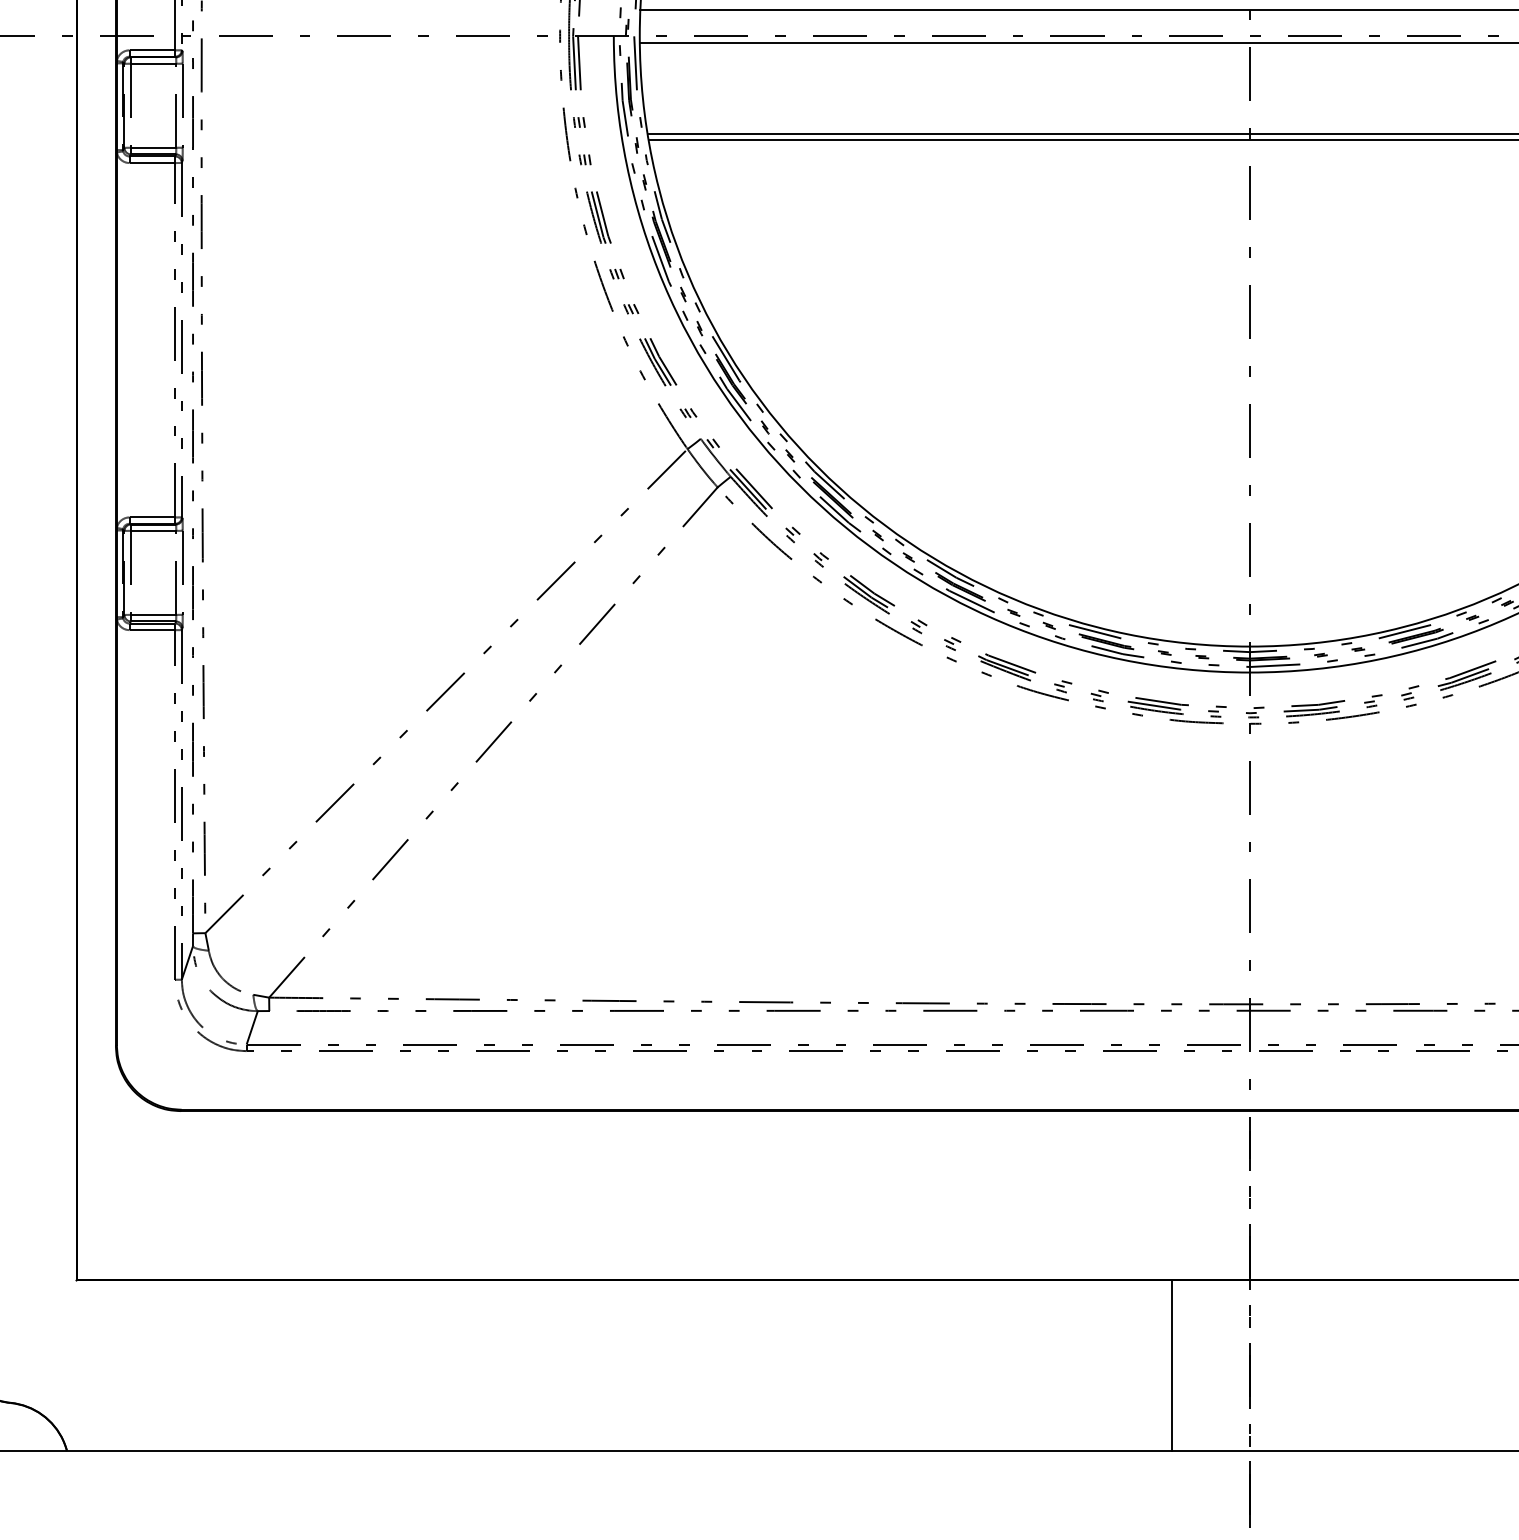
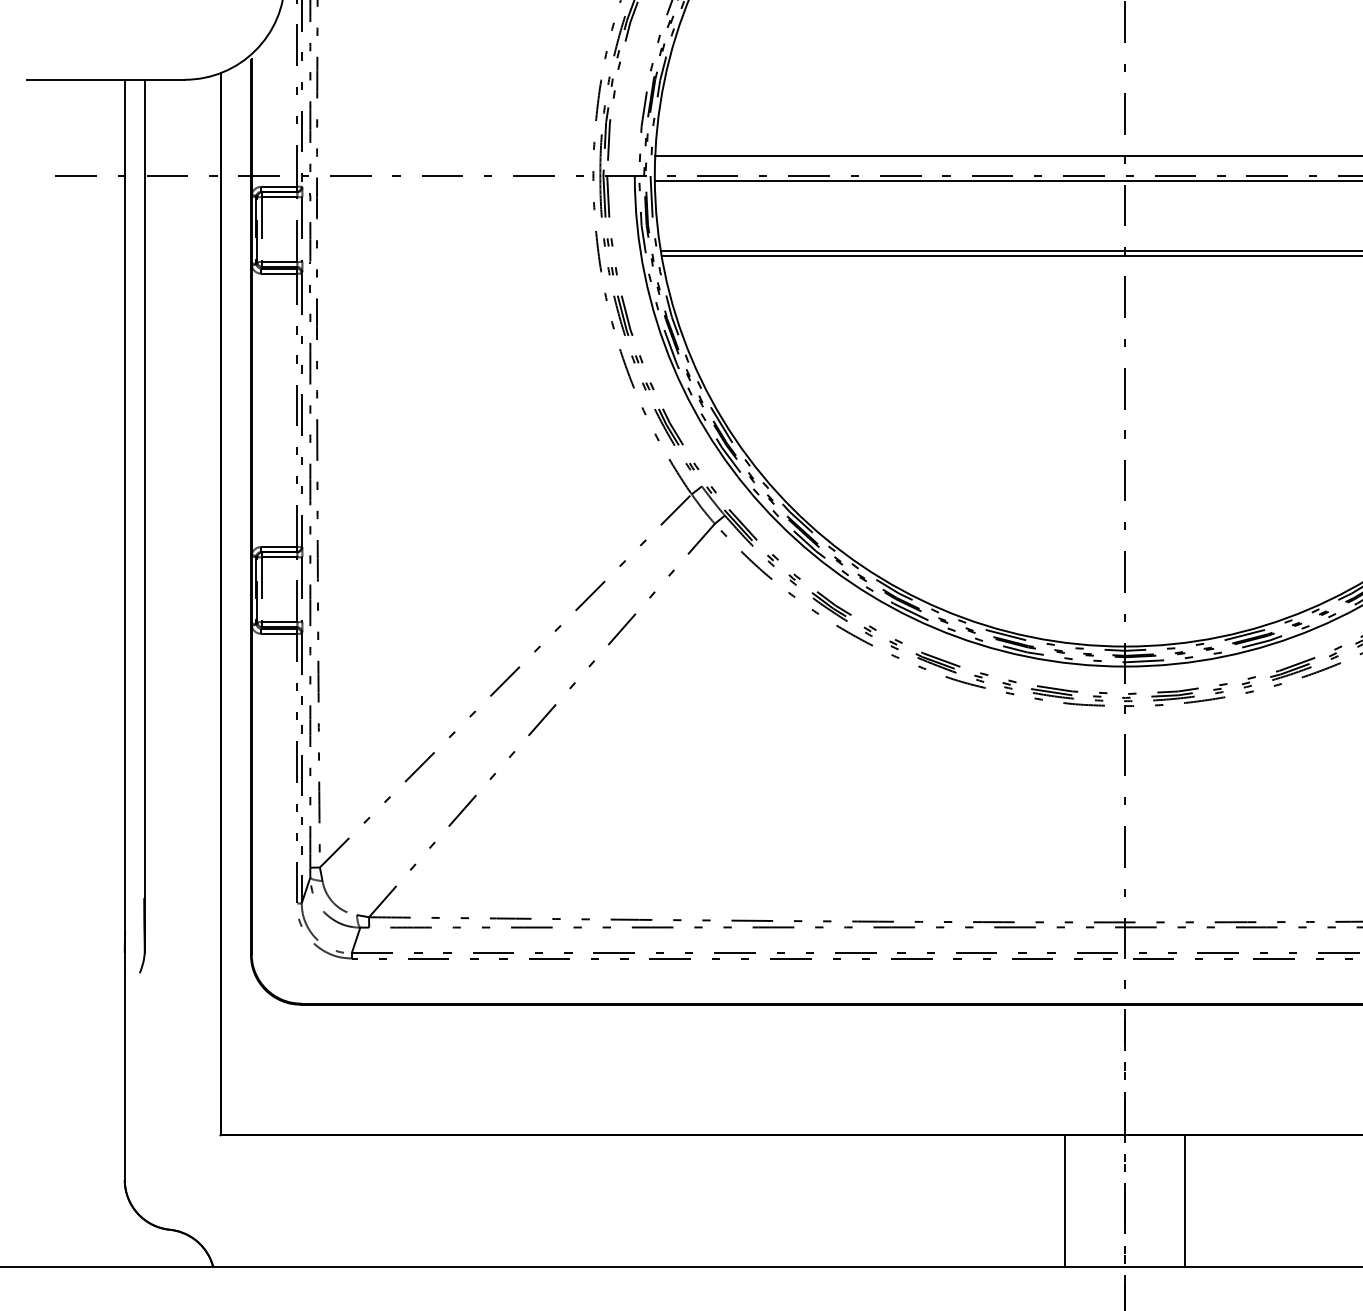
line: (1328, 1364) -> (1185, 1200), added

